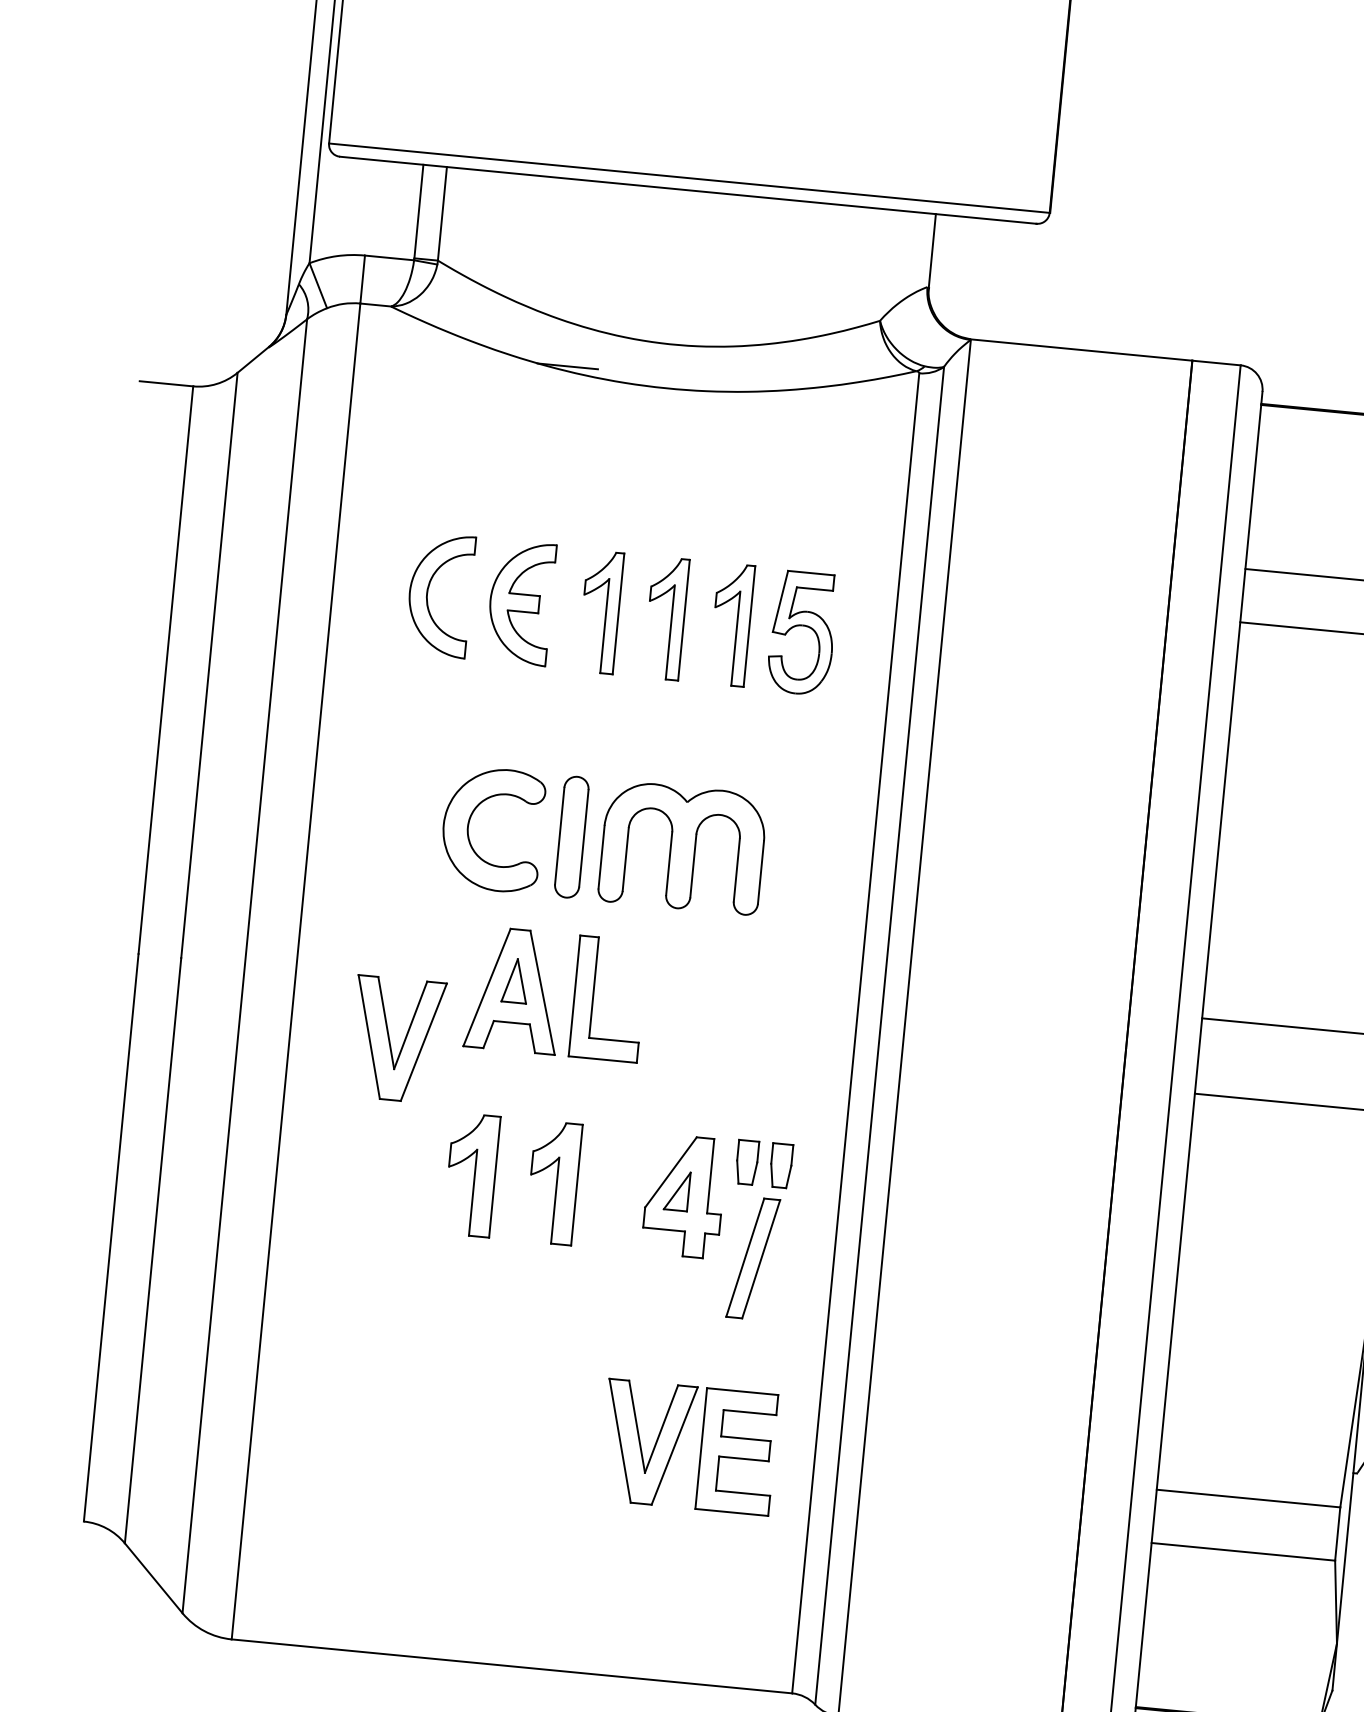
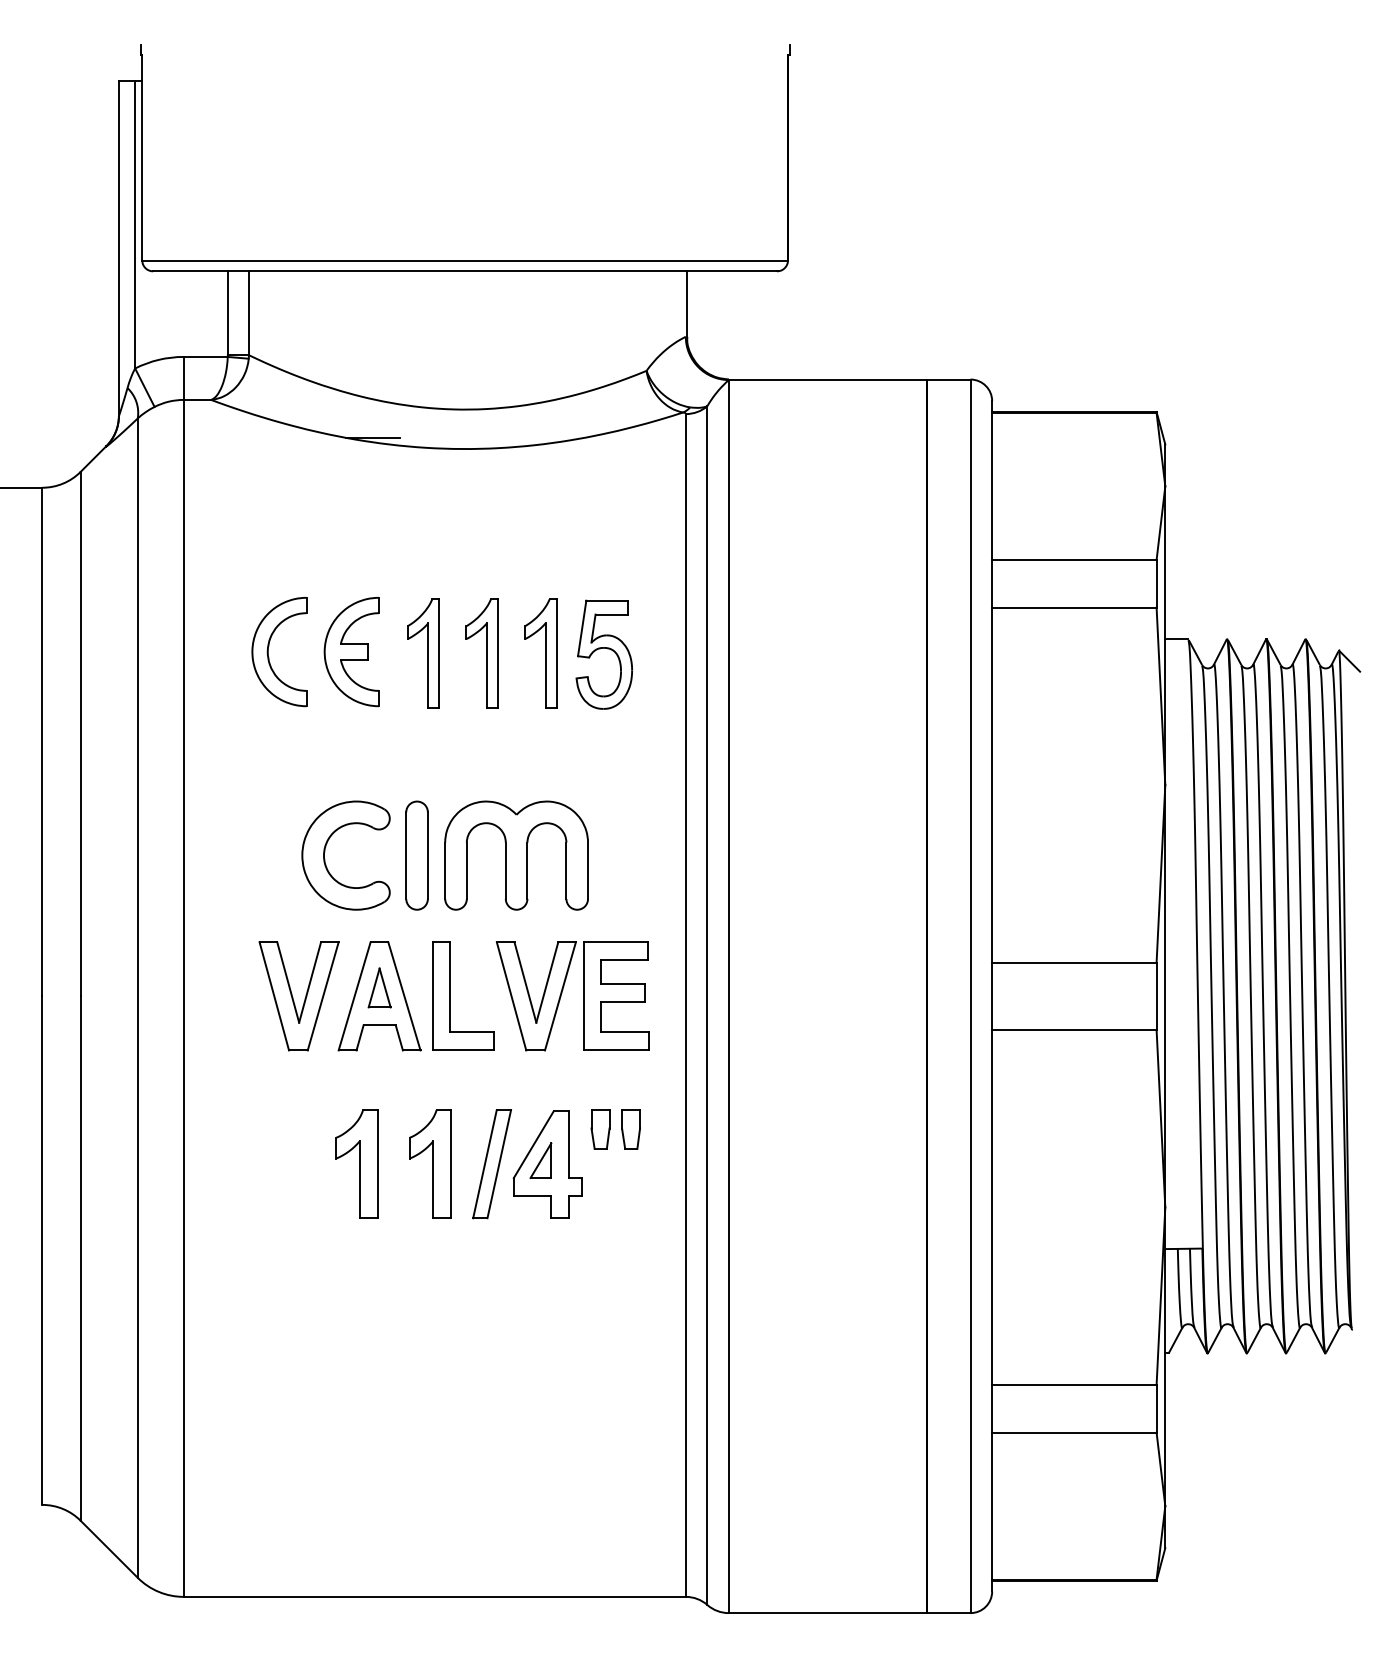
part: (396, 1039) -> (298, 996), moved
part: (752, 1258) -> (491, 1164), moved
part: (677, 1443) -> (562, 993), moved

